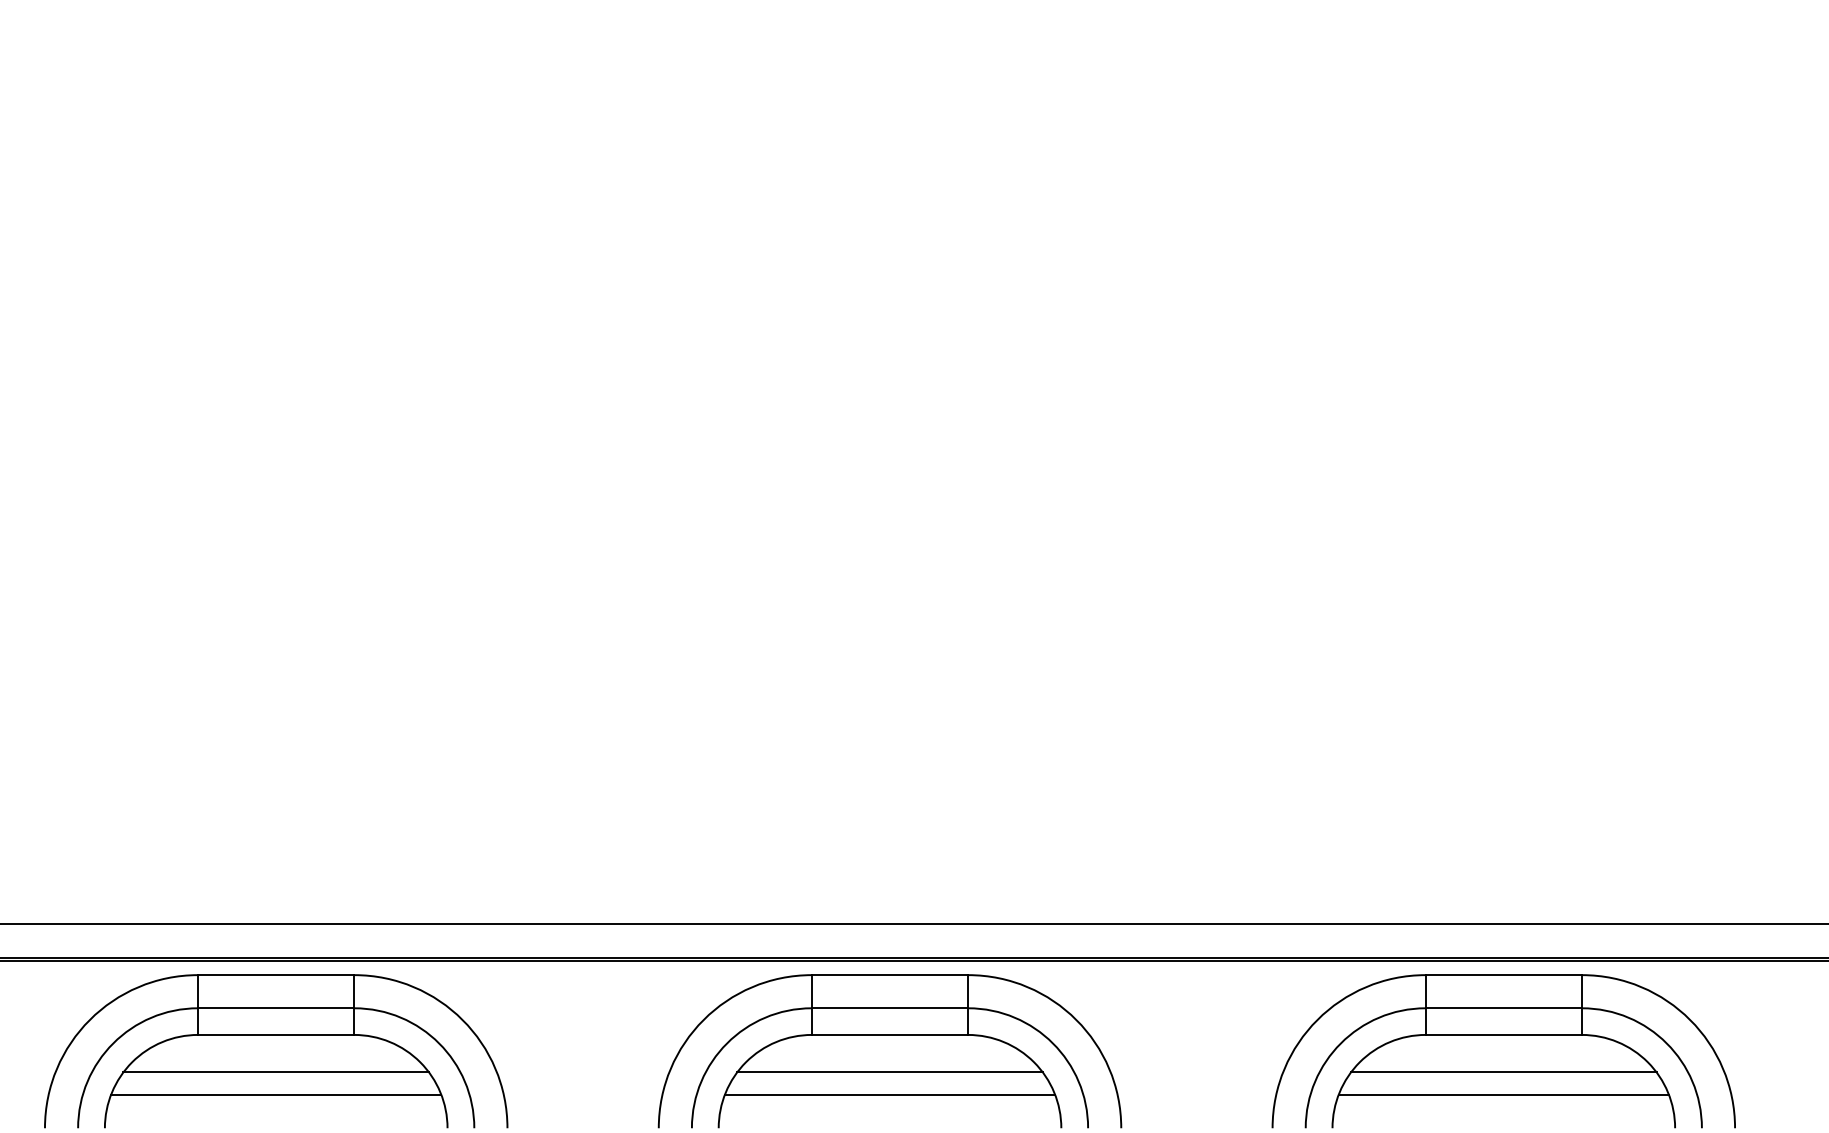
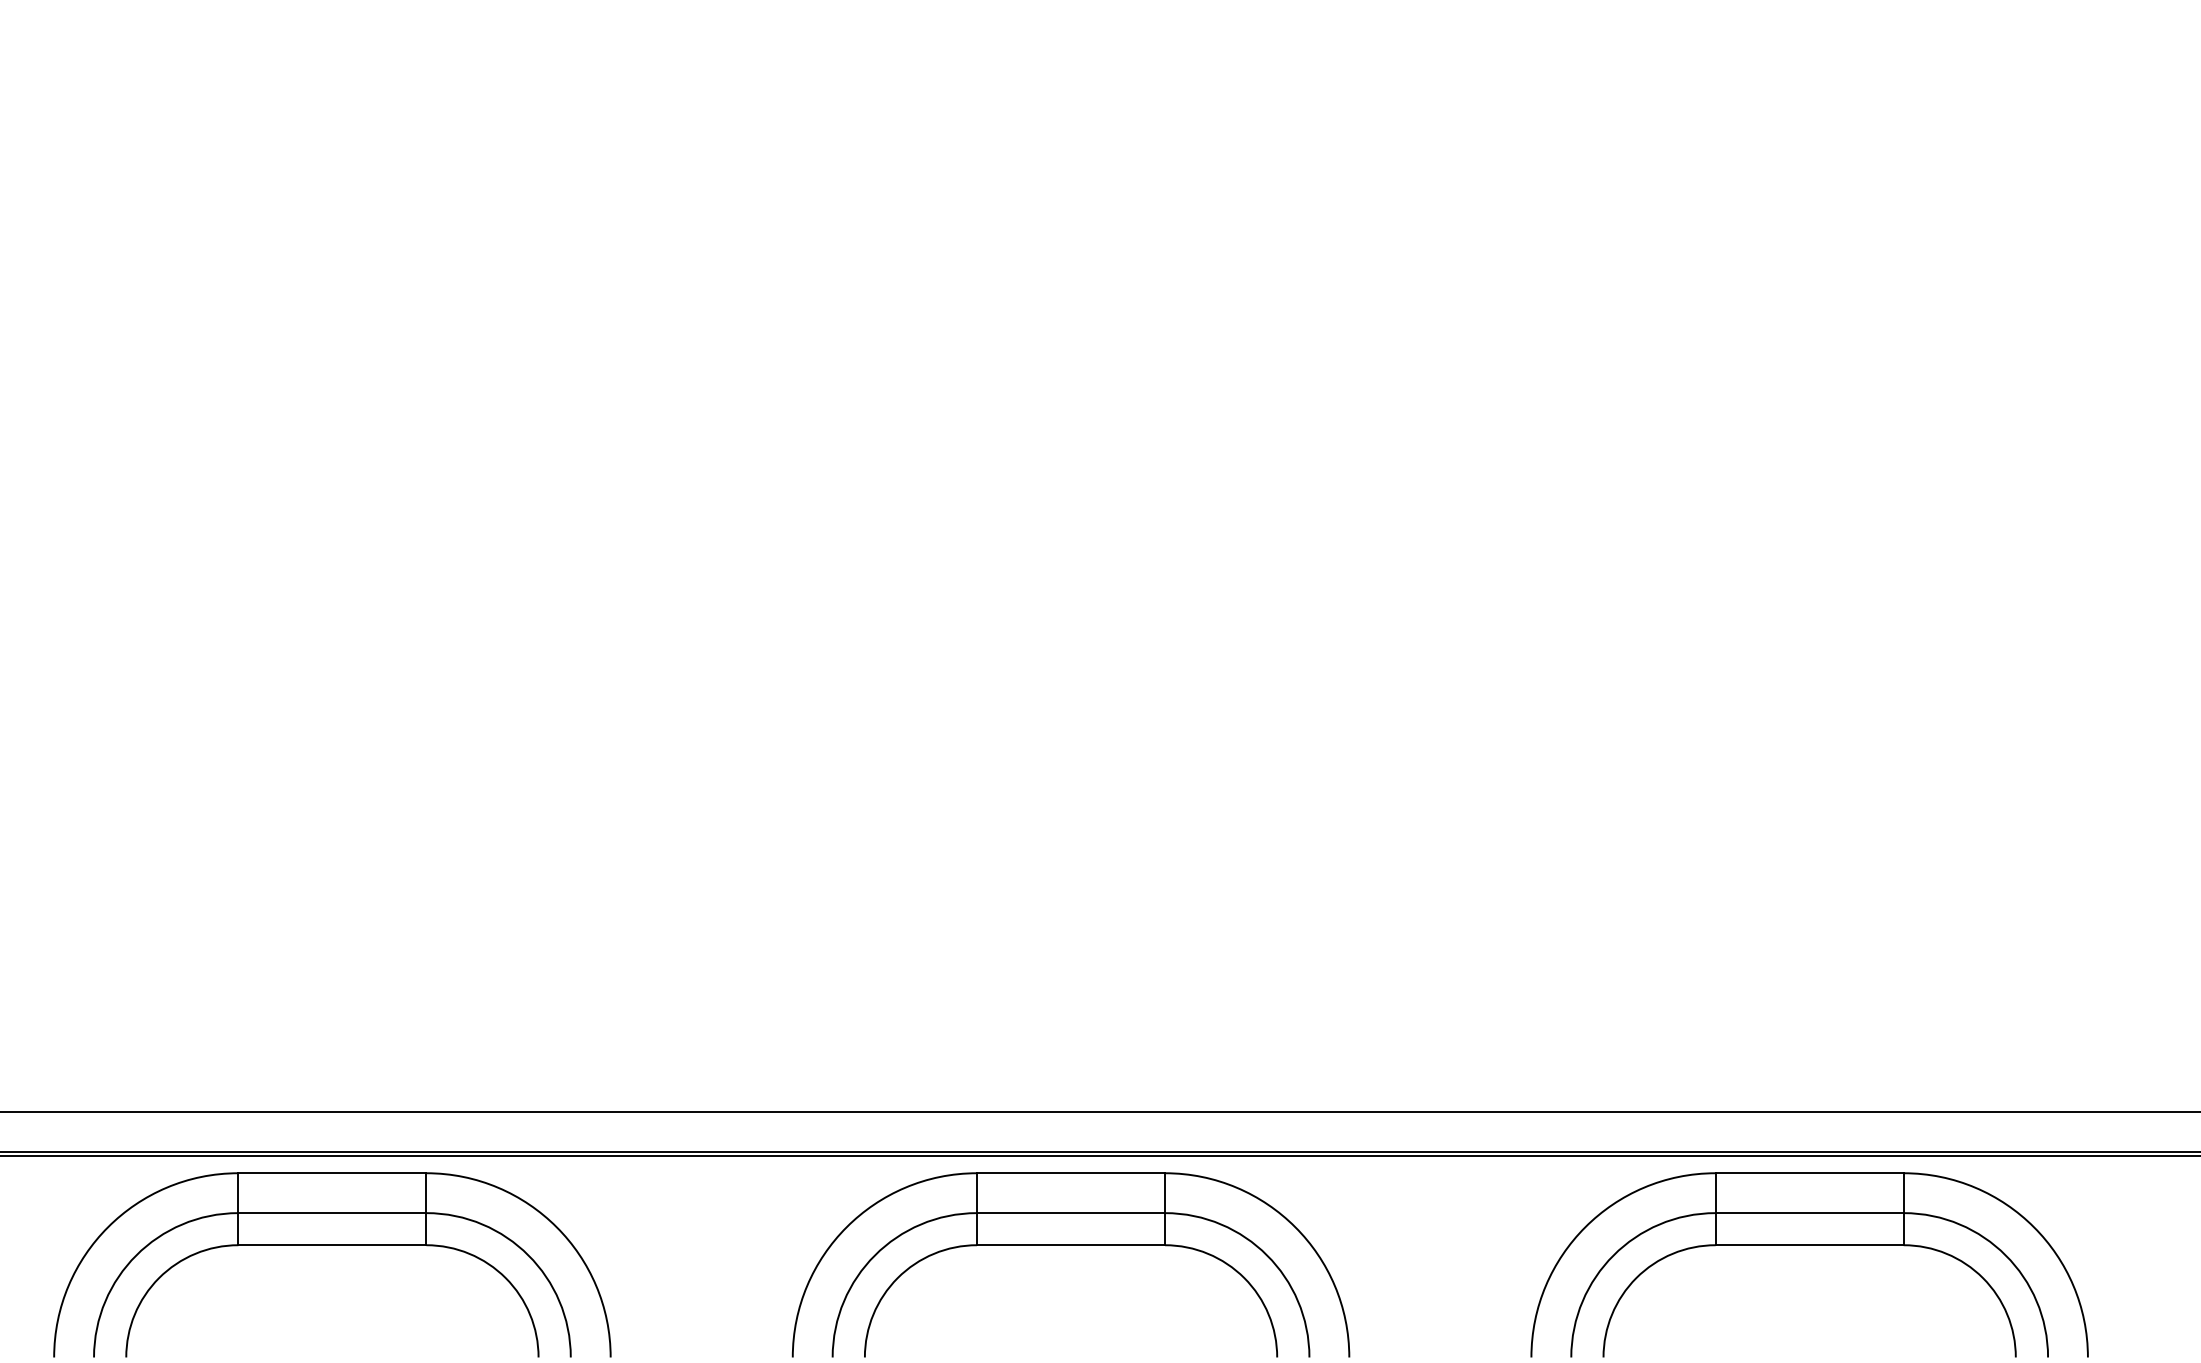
line: (276, 1072) -> (332, 1290), removed
line: (890, 1072) -> (1071, 1290), removed
line: (1503, 1072) -> (1809, 1290), removed
line: (276, 1095) -> (332, 1317), removed
line: (889, 1095) -> (1070, 1317), removed
line: (1503, 1095) -> (1809, 1317), removed

